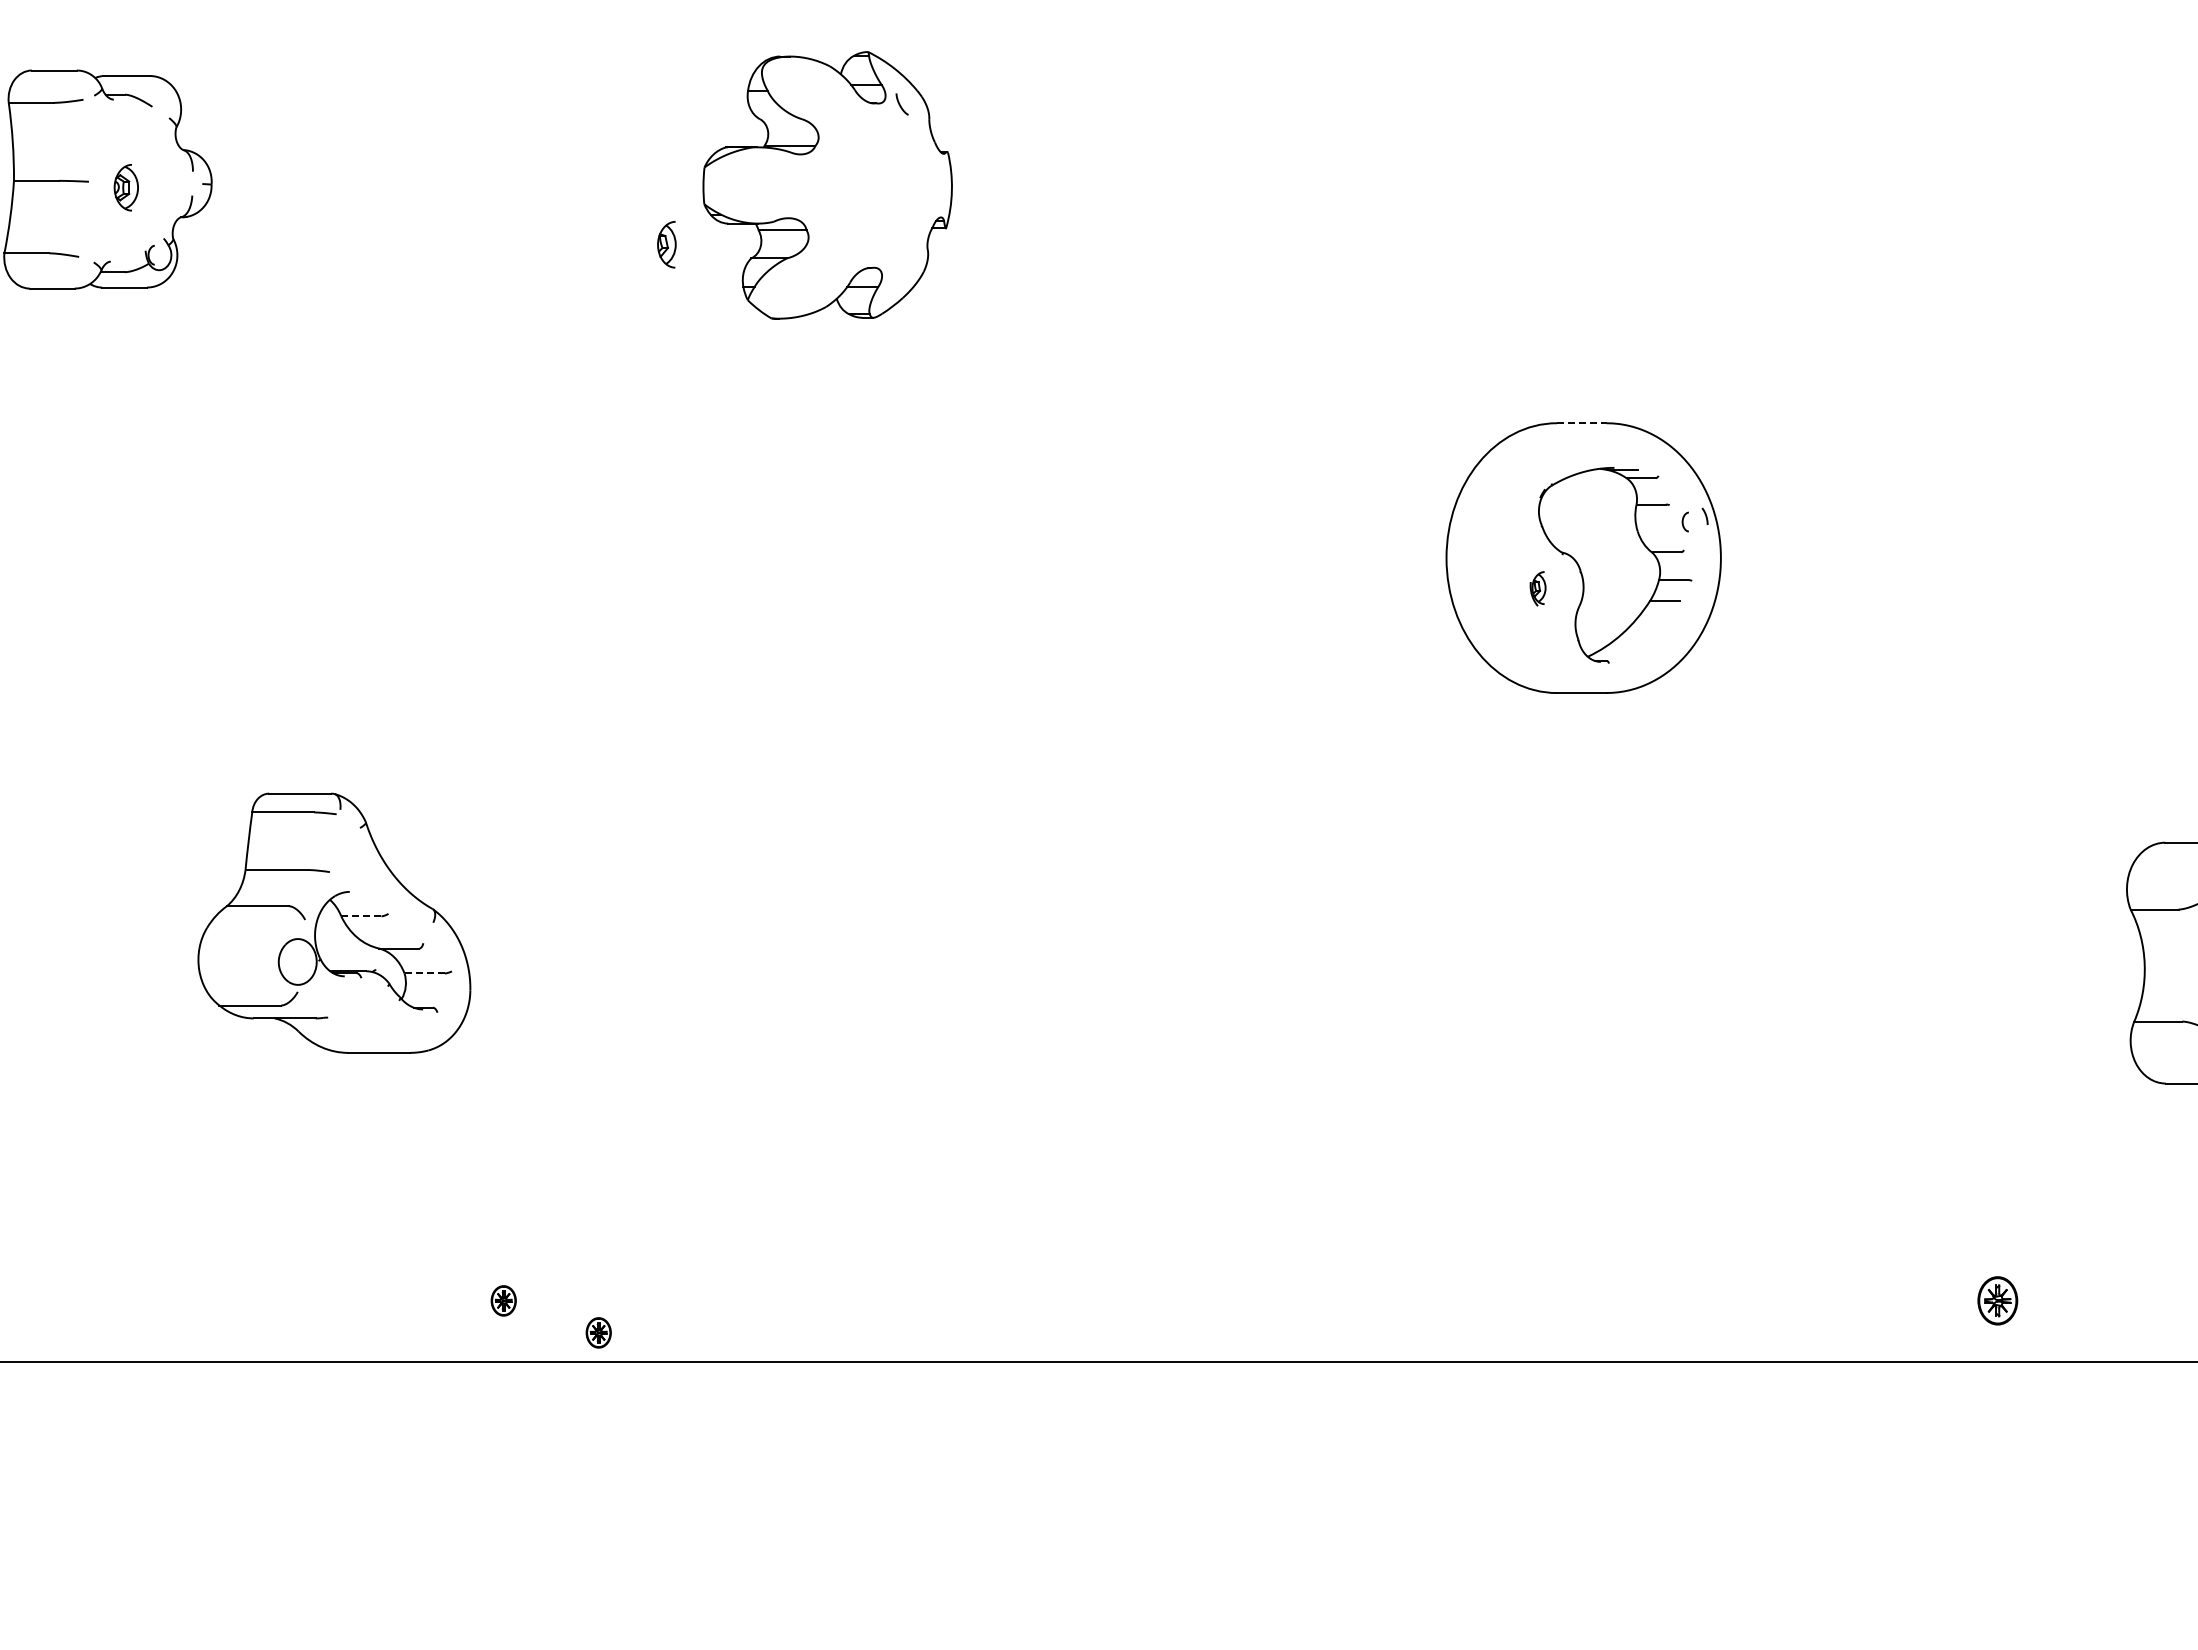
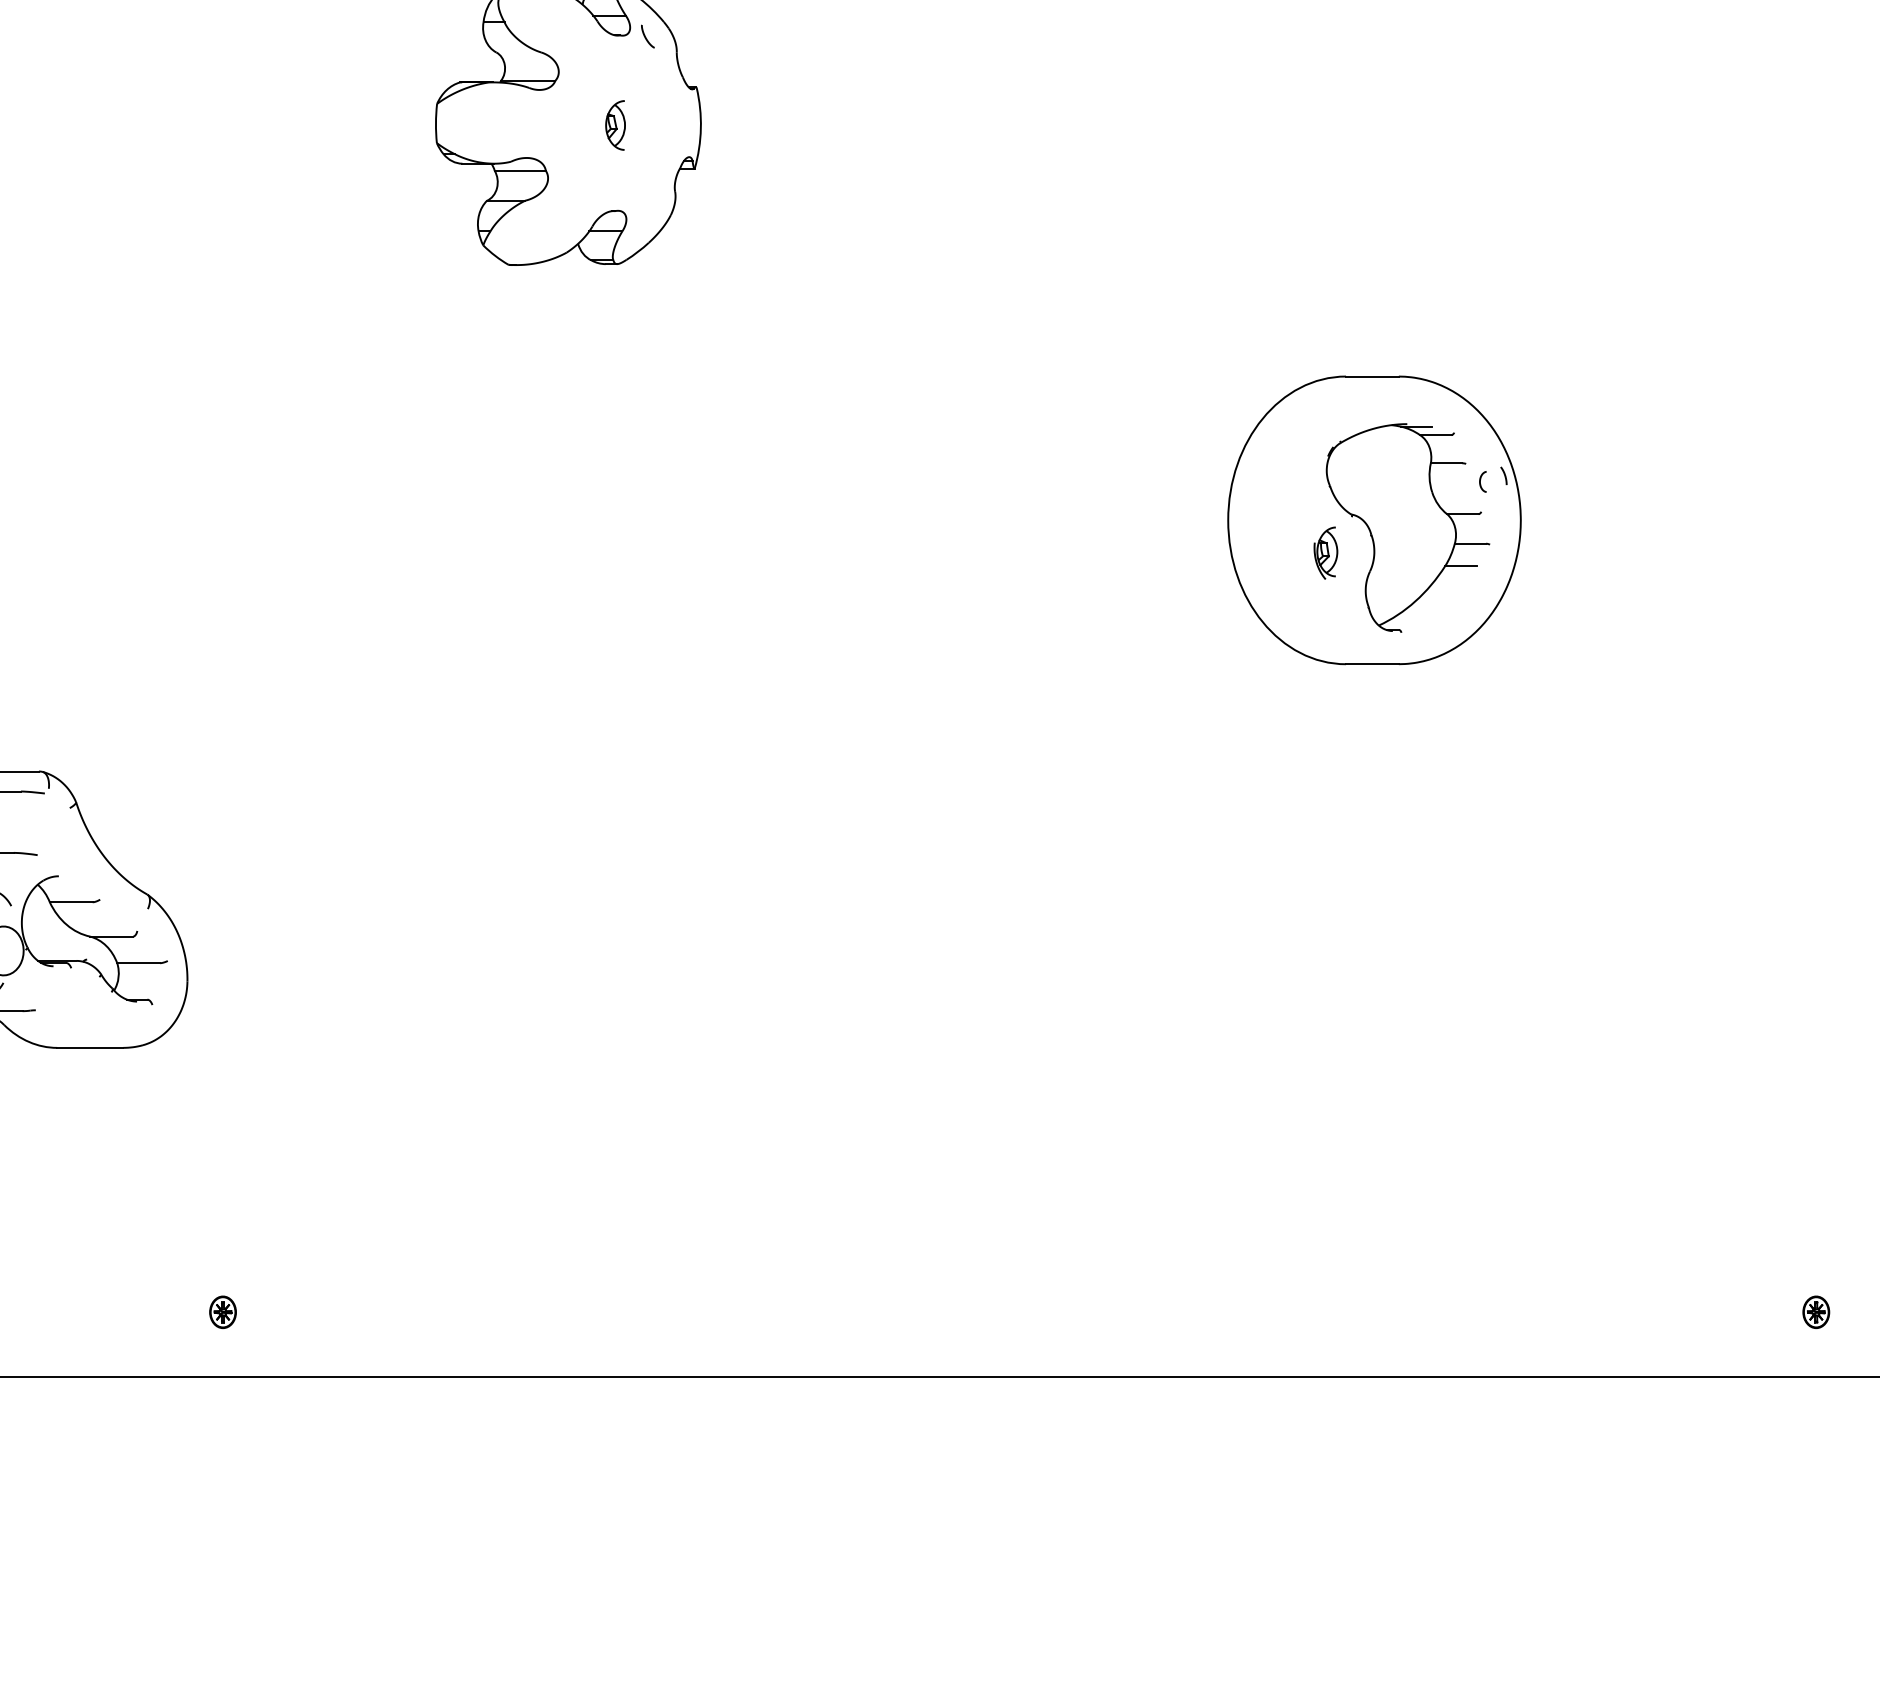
part: (666, 244) -> (615, 125), moved
line: (1581, 423) -> (1372, 376), dashed -> solid
part: (1537, 588) -> (1325, 552), size x1.43
line: (361, 916) -> (71, 902), dashed -> solid
line: (425, 973) -> (139, 963), dashed -> solid
part: (1998, 1300) -> (1816, 1311), size x0.62
part: (598, 1332) -> (324, 1346), removed

